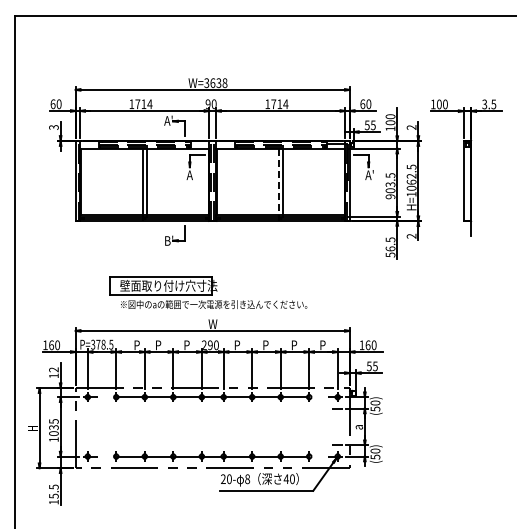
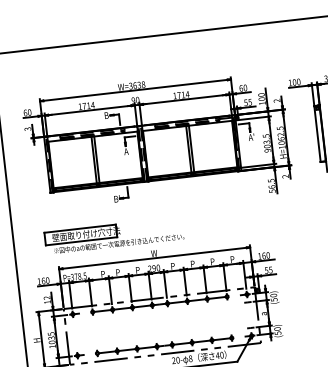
text: (168, 120) -> (107, 115), A' -> B
line: (278, 183) -> (188, 150), dashed -> solid
part: (208, 292) -> (114, 235), moved

